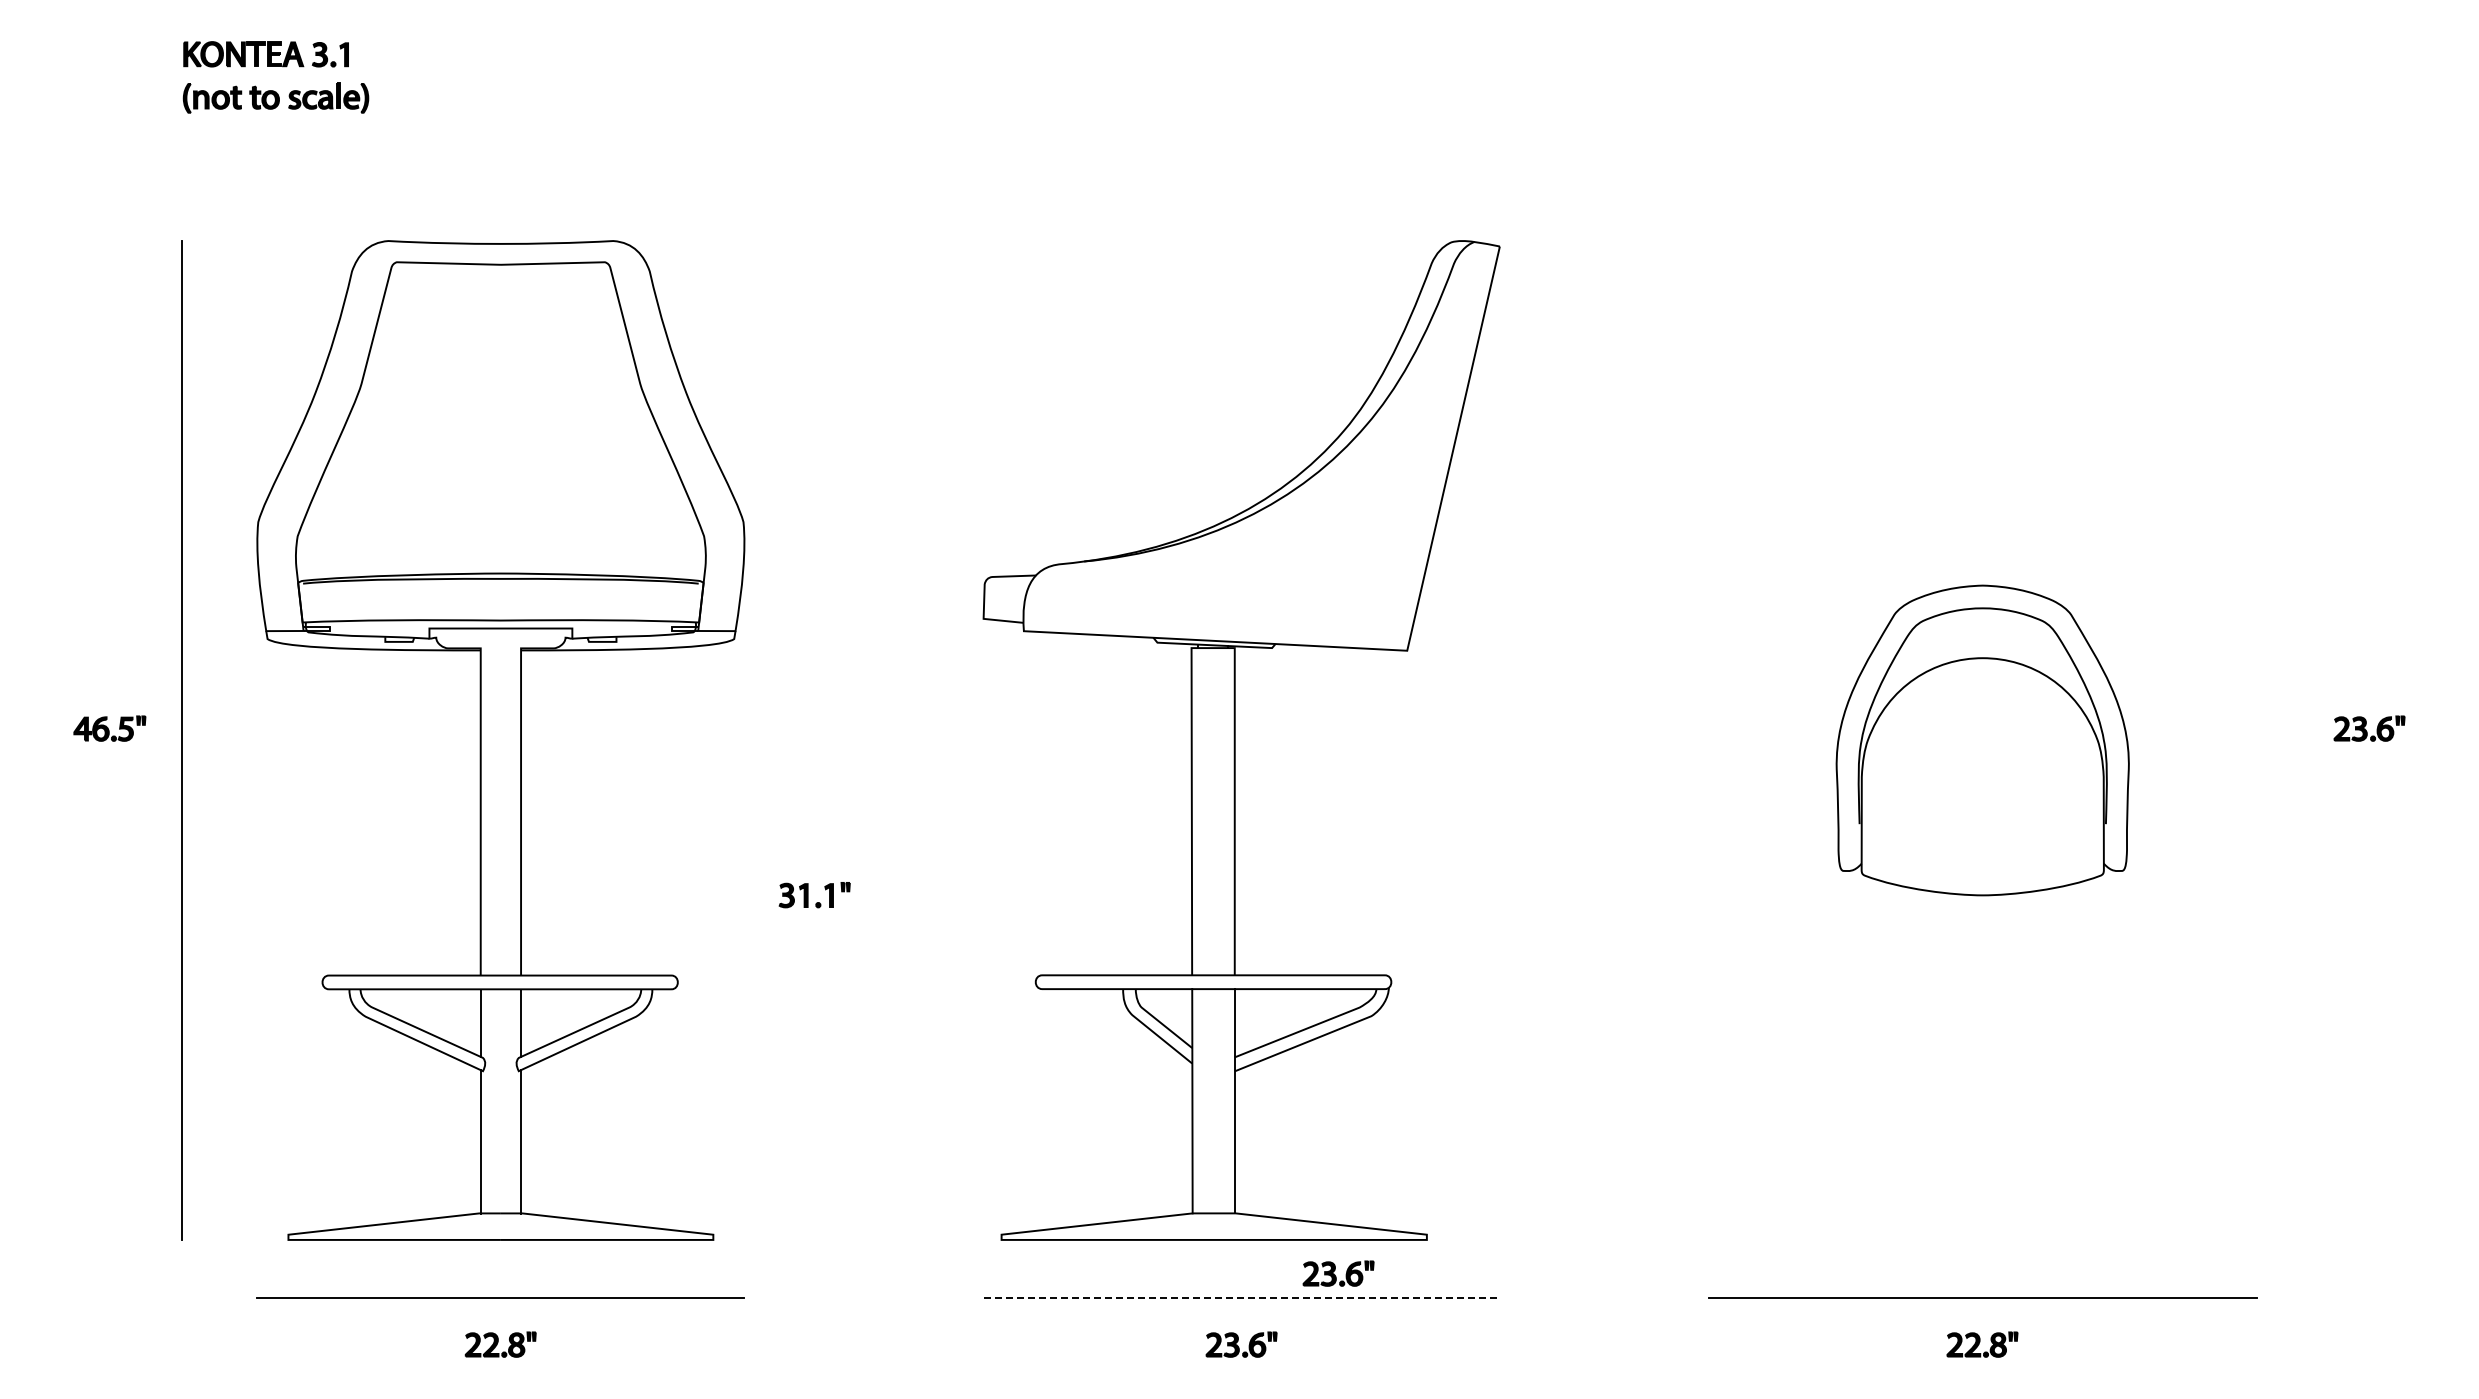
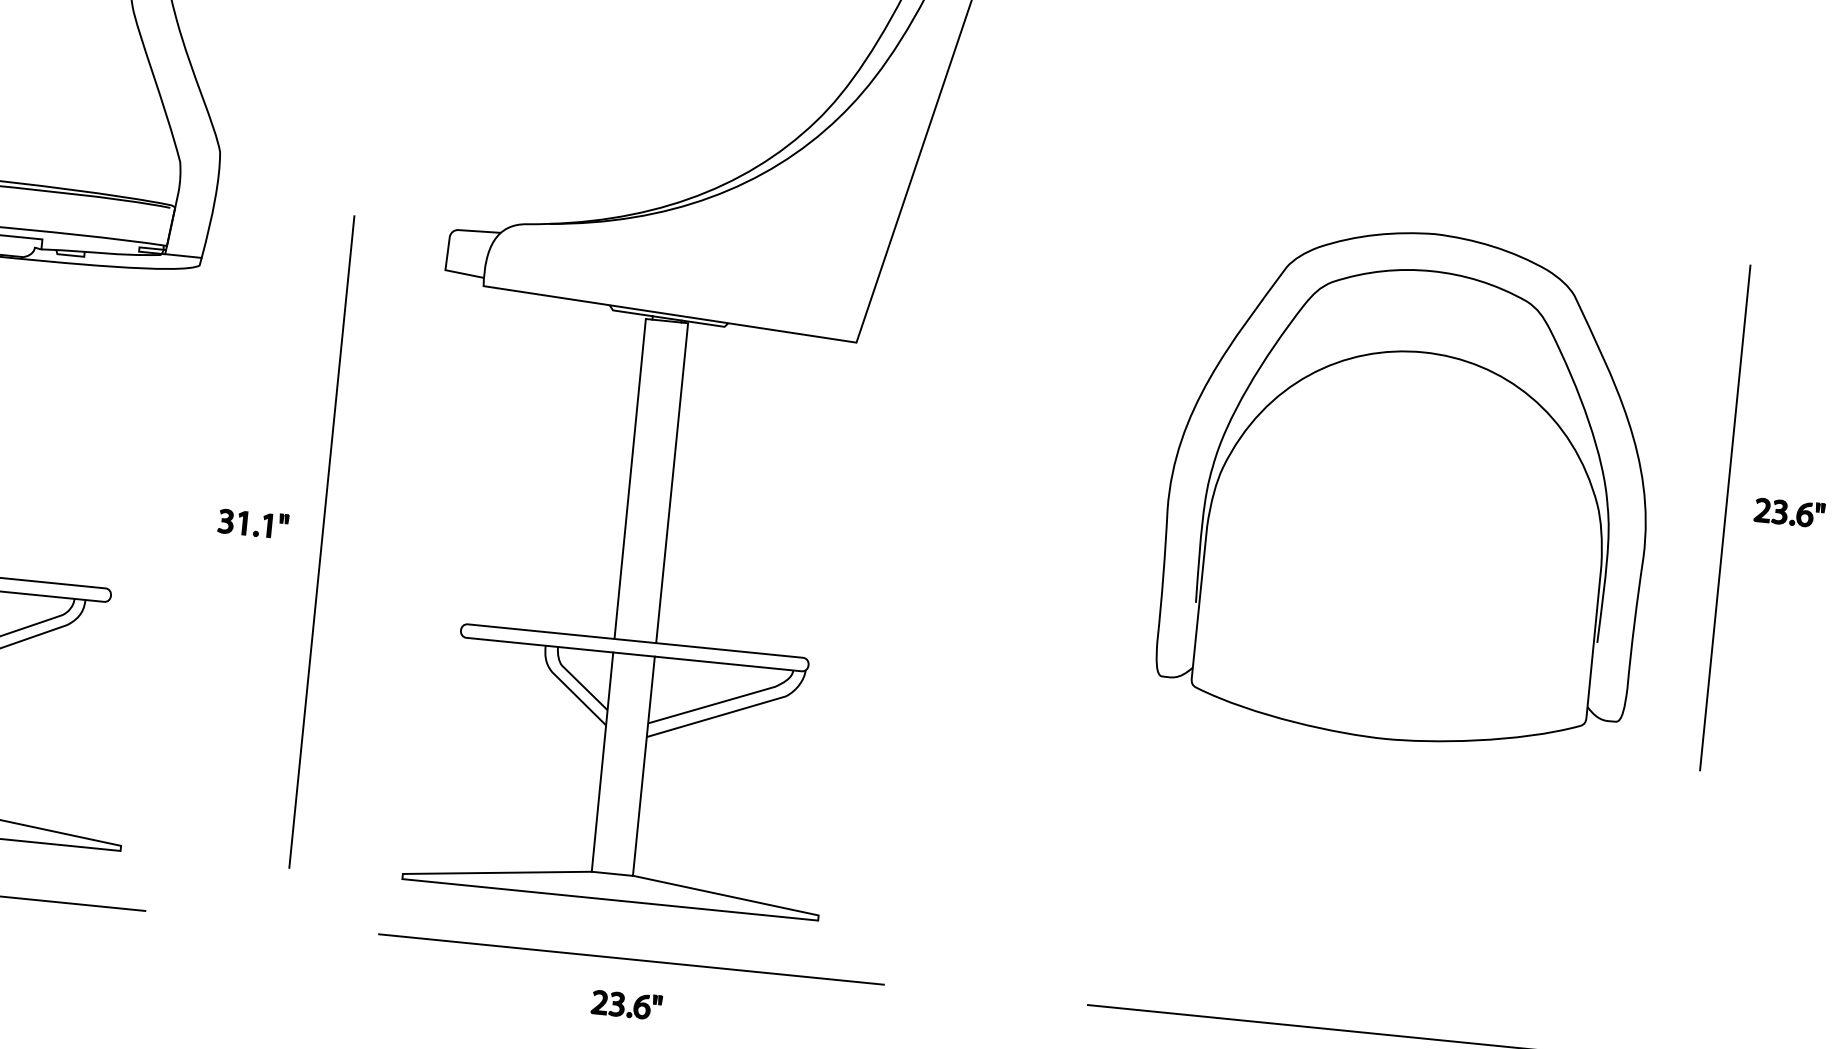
part: (1982, 740) -> (1410, 486), size x1.67
line: (2304, 740) -> (1724, 517), added
line: (885, 906) -> (321, 541), added
part: (1338, 1273) -> (728, 944), removed
line: (1242, 1298) -> (632, 959), dashed -> solid

